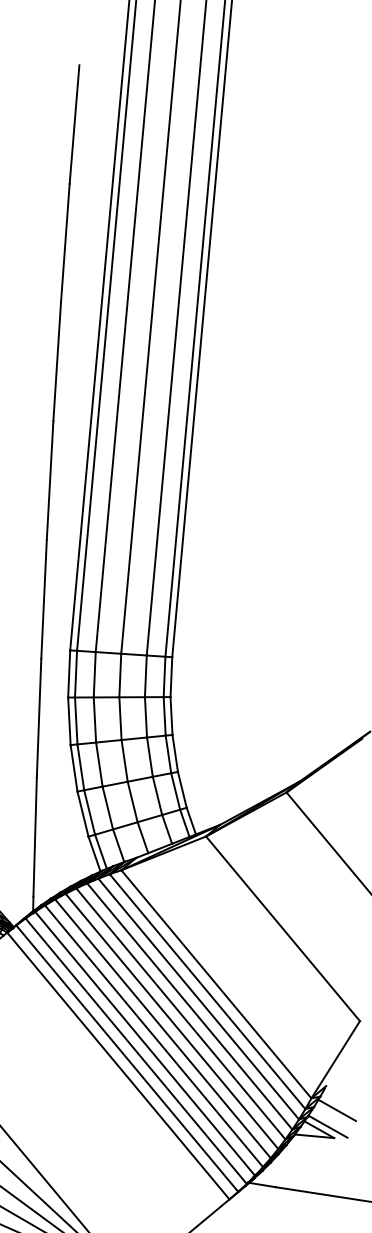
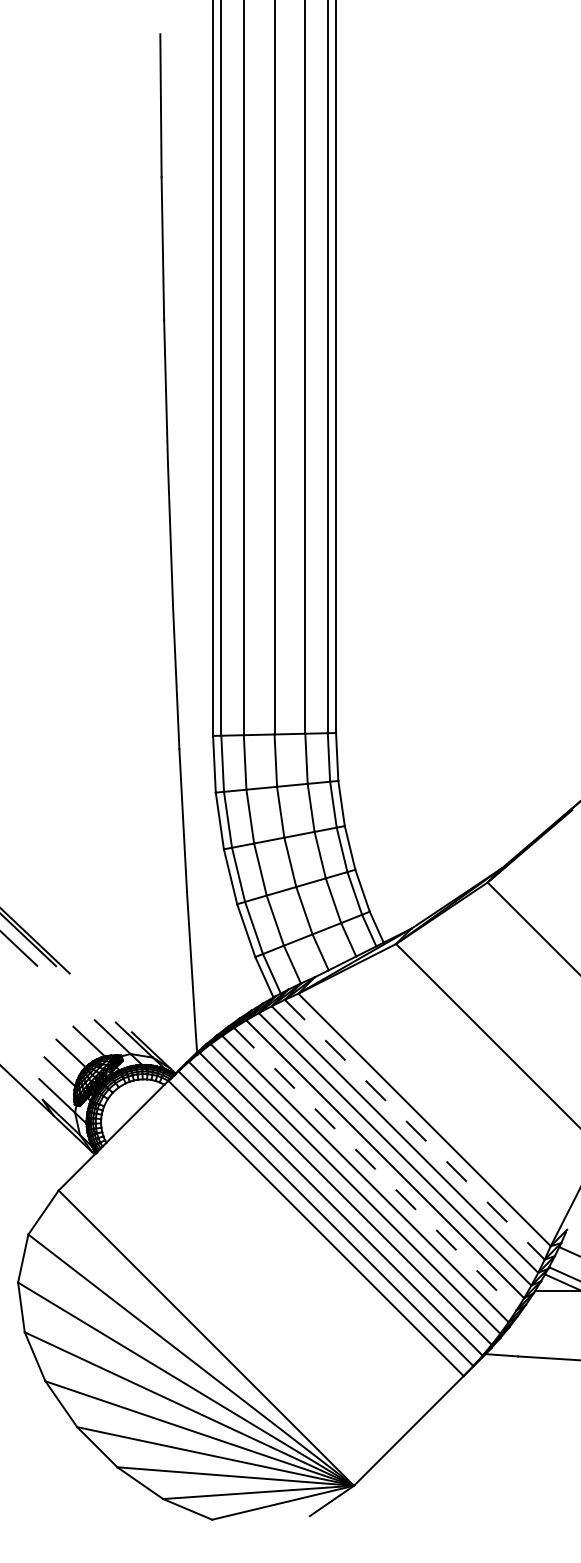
line: (207, 991) -> (414, 1129), solid -> dashed
line: (172, 1021) -> (375, 1169), solid -> dashed

